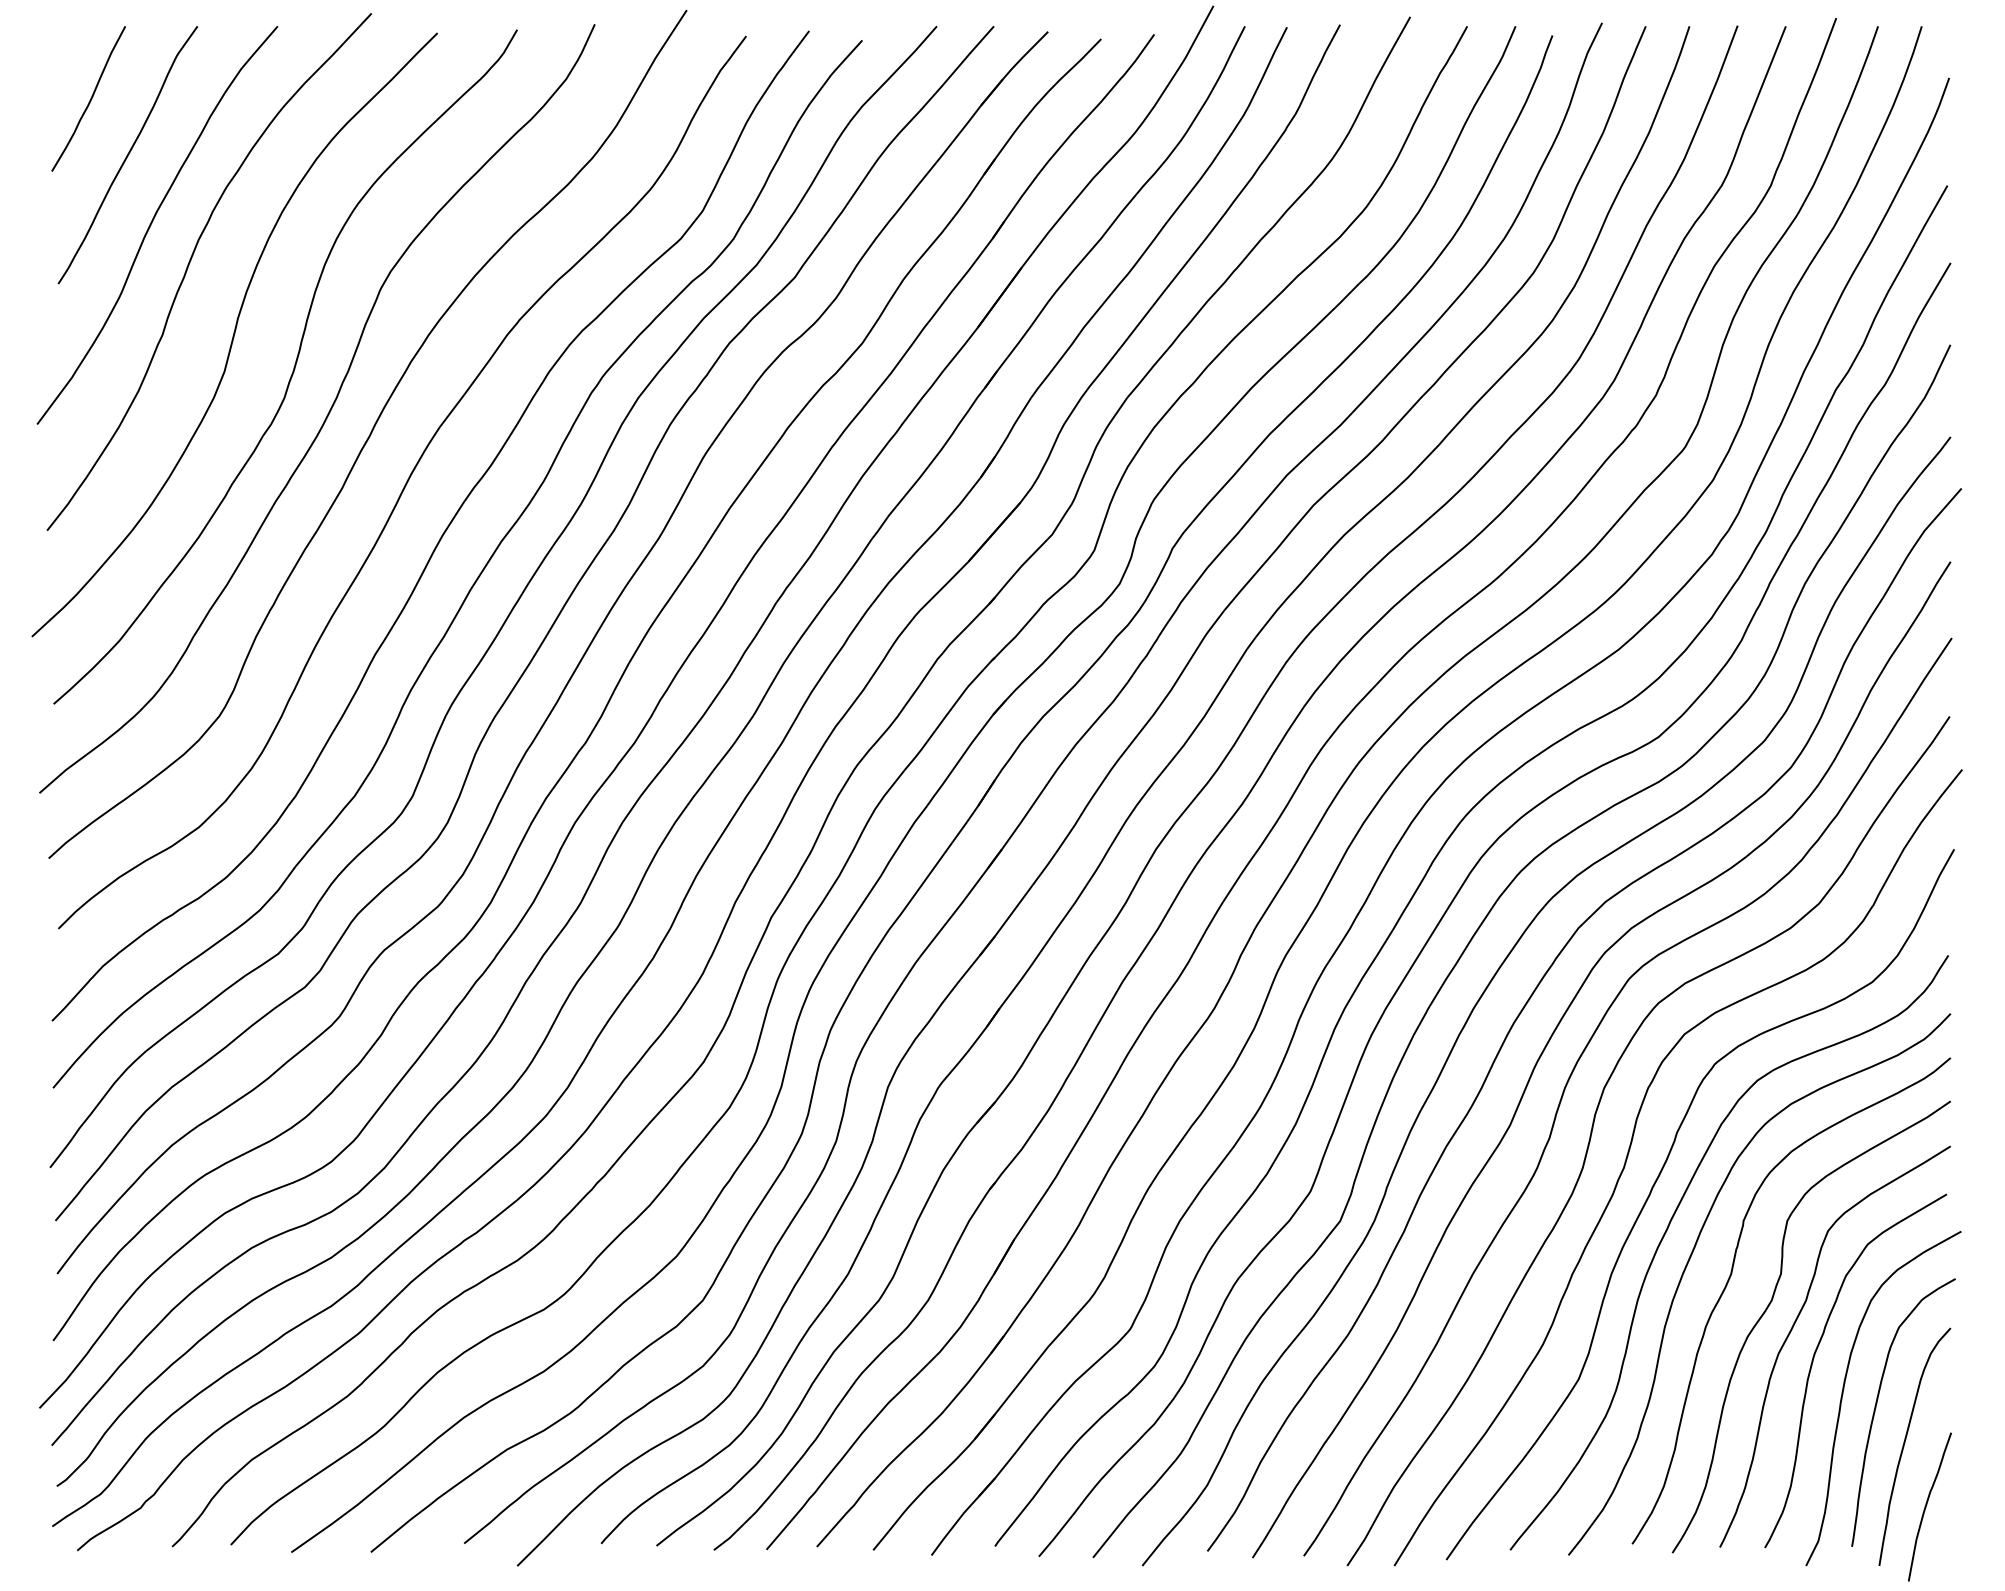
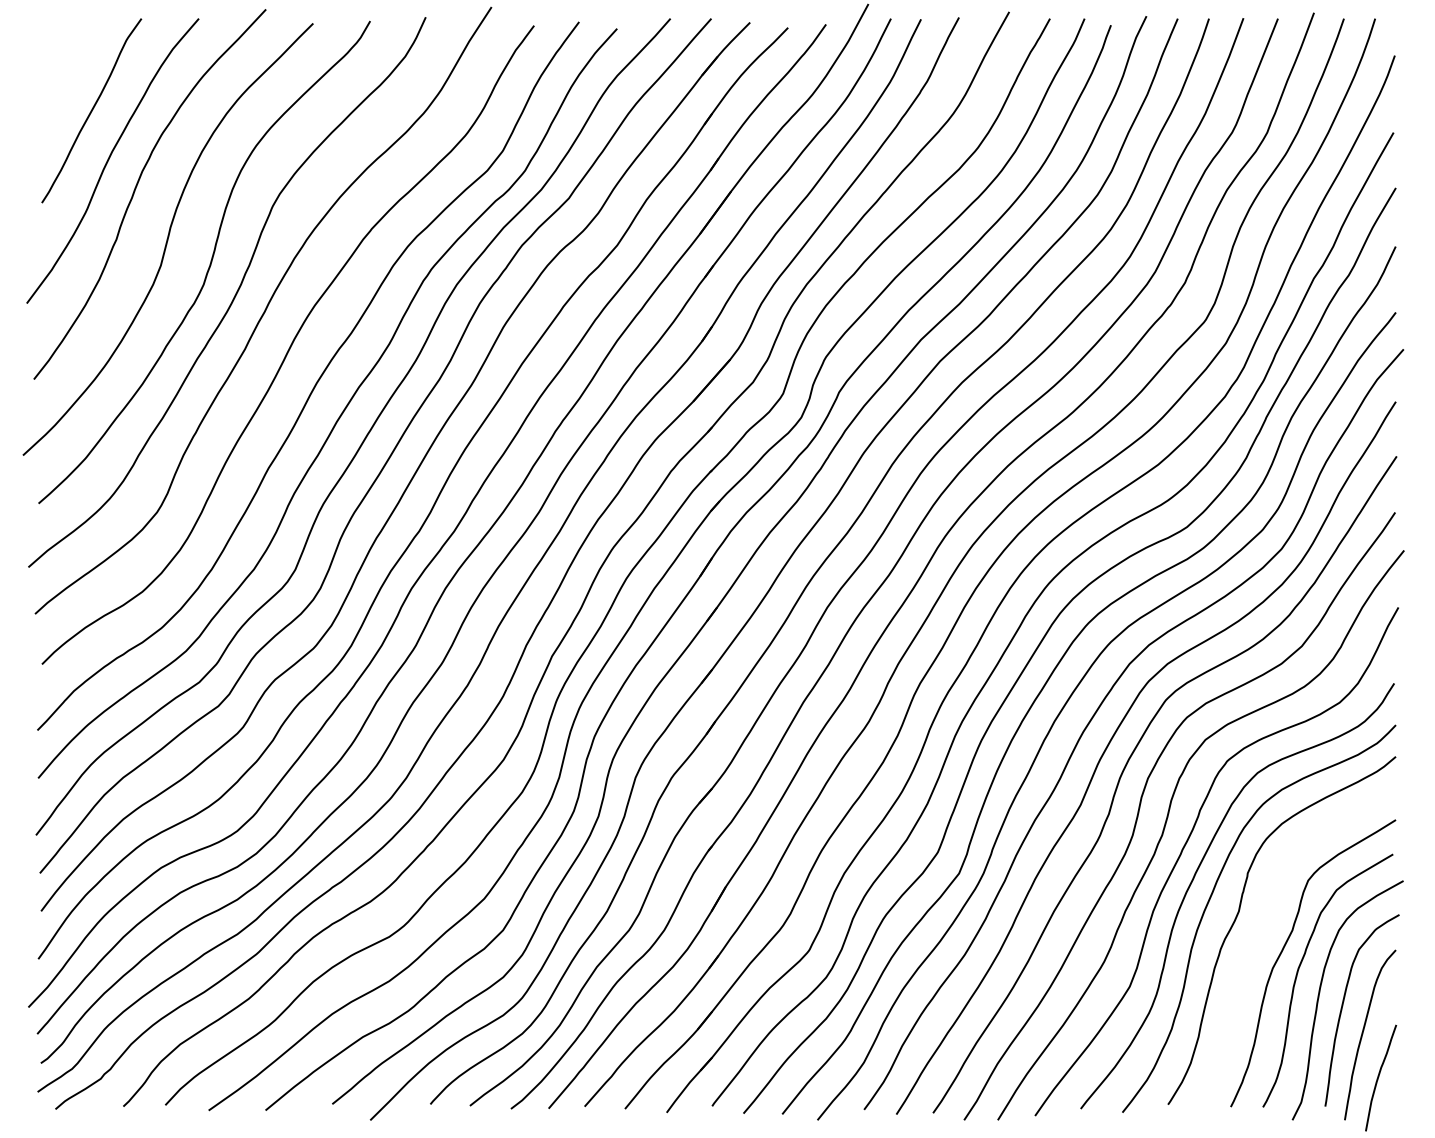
curve: (90, 98) -> (64, 70), removed
curve: (1772, 1301) -> (1268, 931), removed

